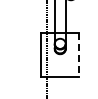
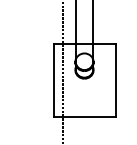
line: (79, 55) -> (116, 80), dashed -> solid

